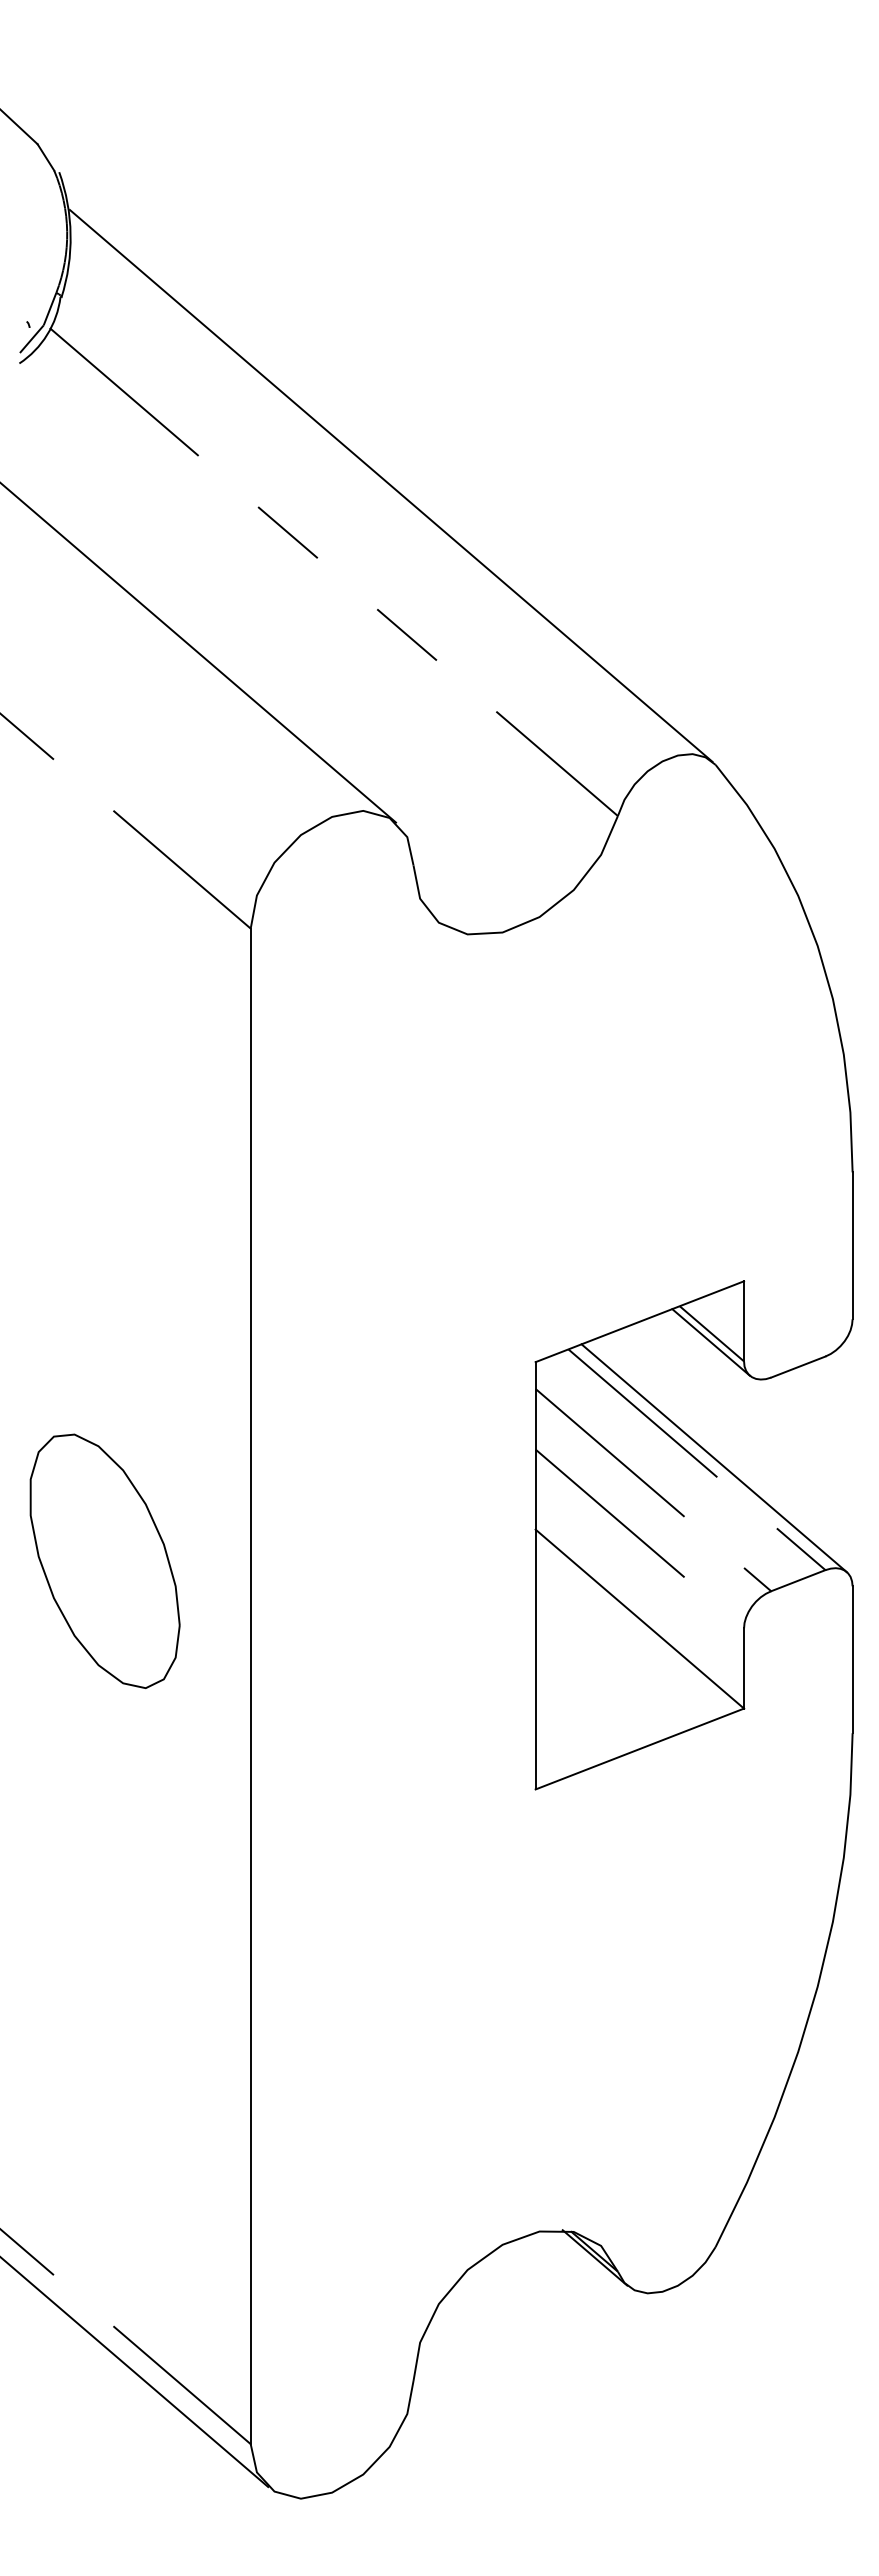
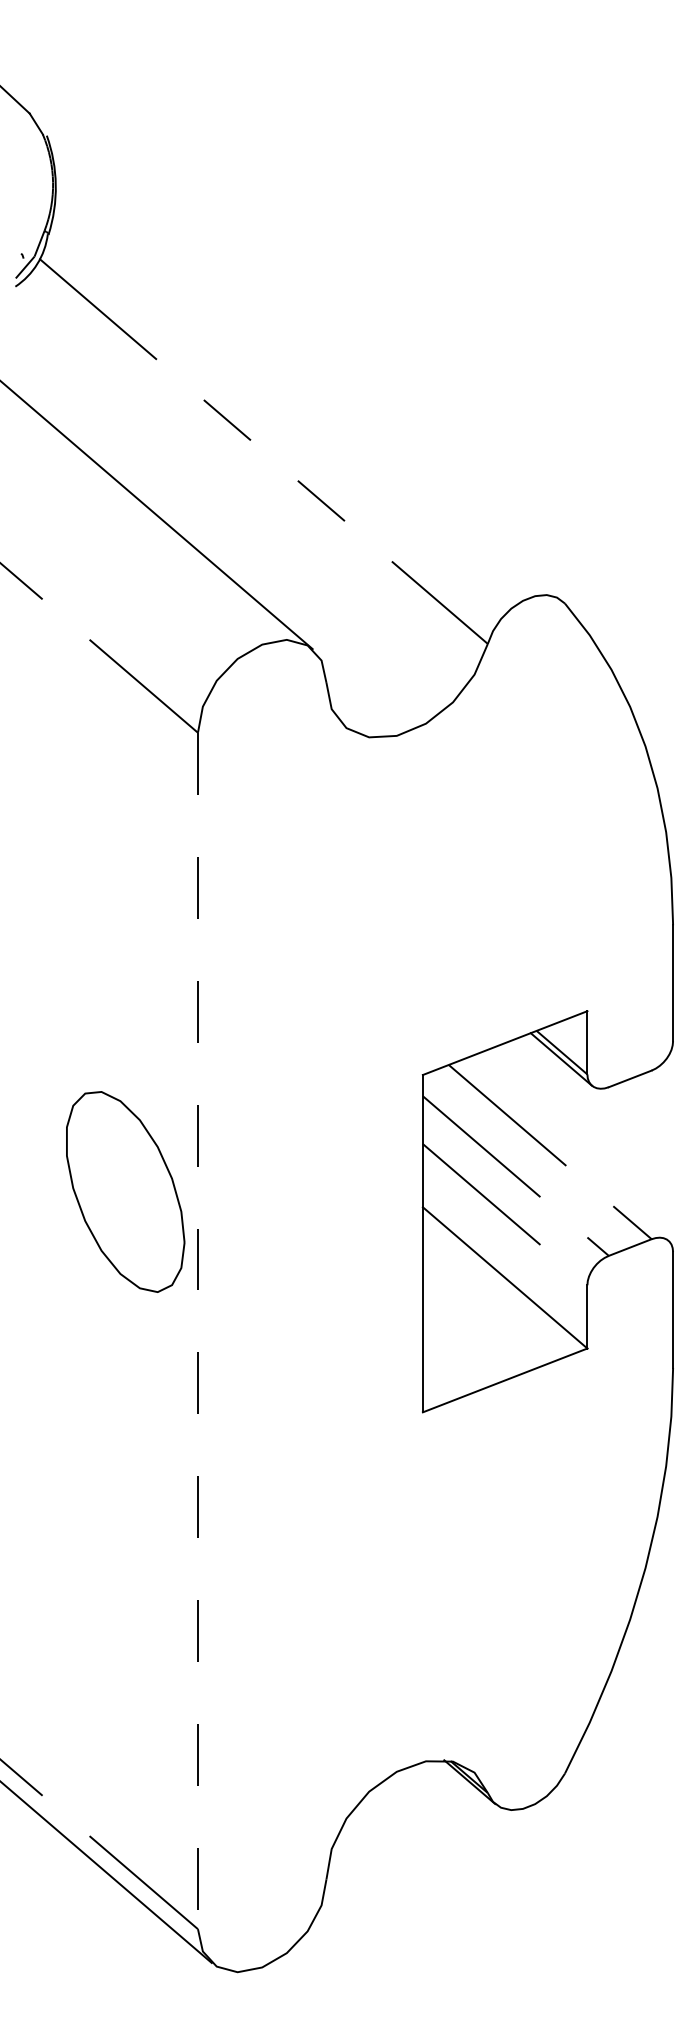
line: (390, 485) -> (308, 383), removed
line: (713, 1458) -> (563, 1151), removed
part: (104, 1560) -> (125, 1191), moved
line: (250, 1686) -> (197, 1331), solid -> dashed

